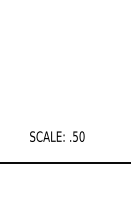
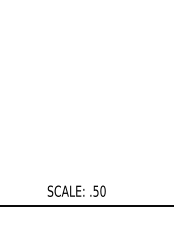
text: (57, 135) -> (76, 190), moved

